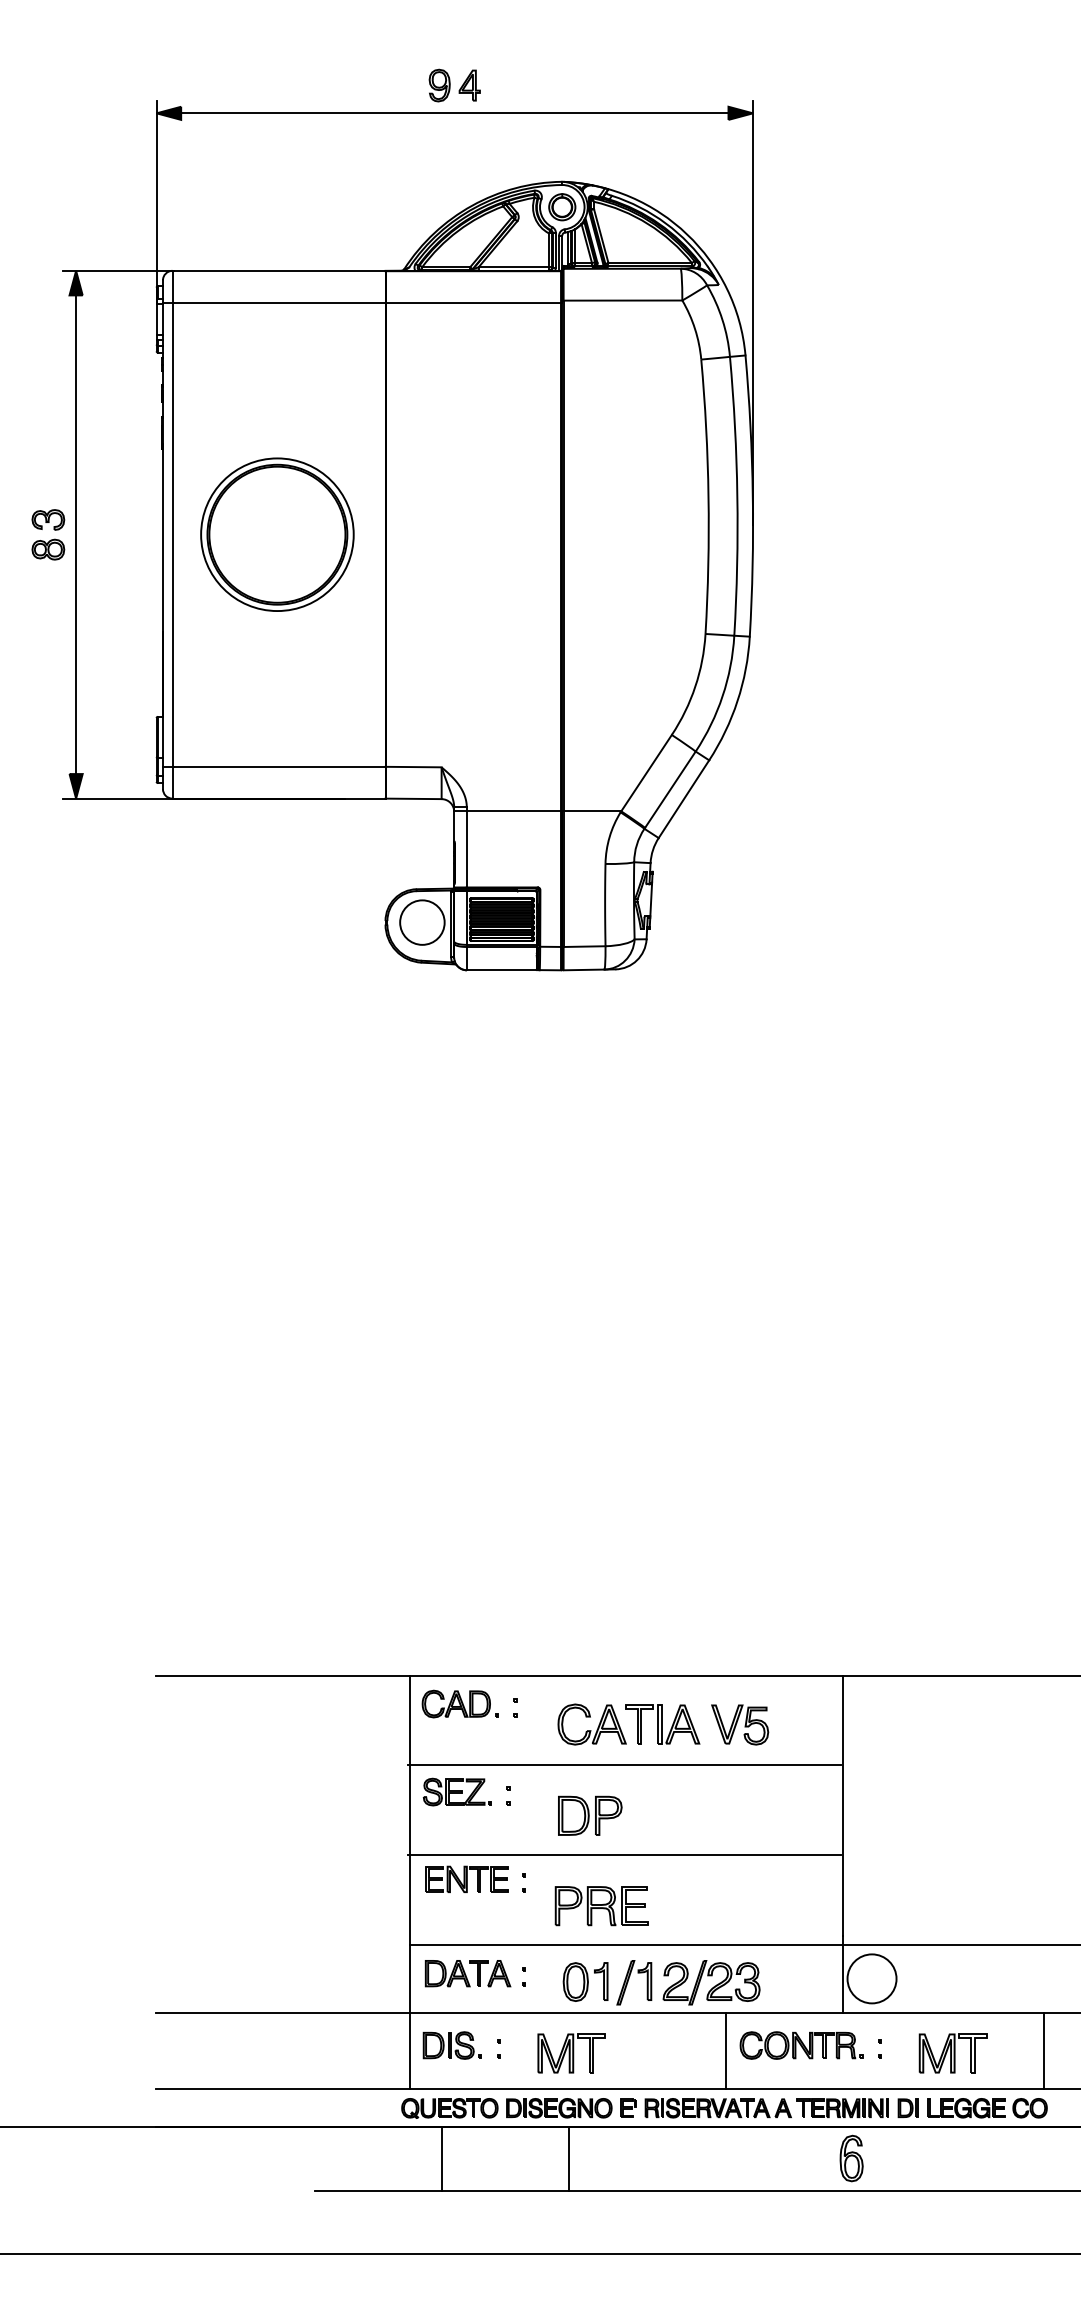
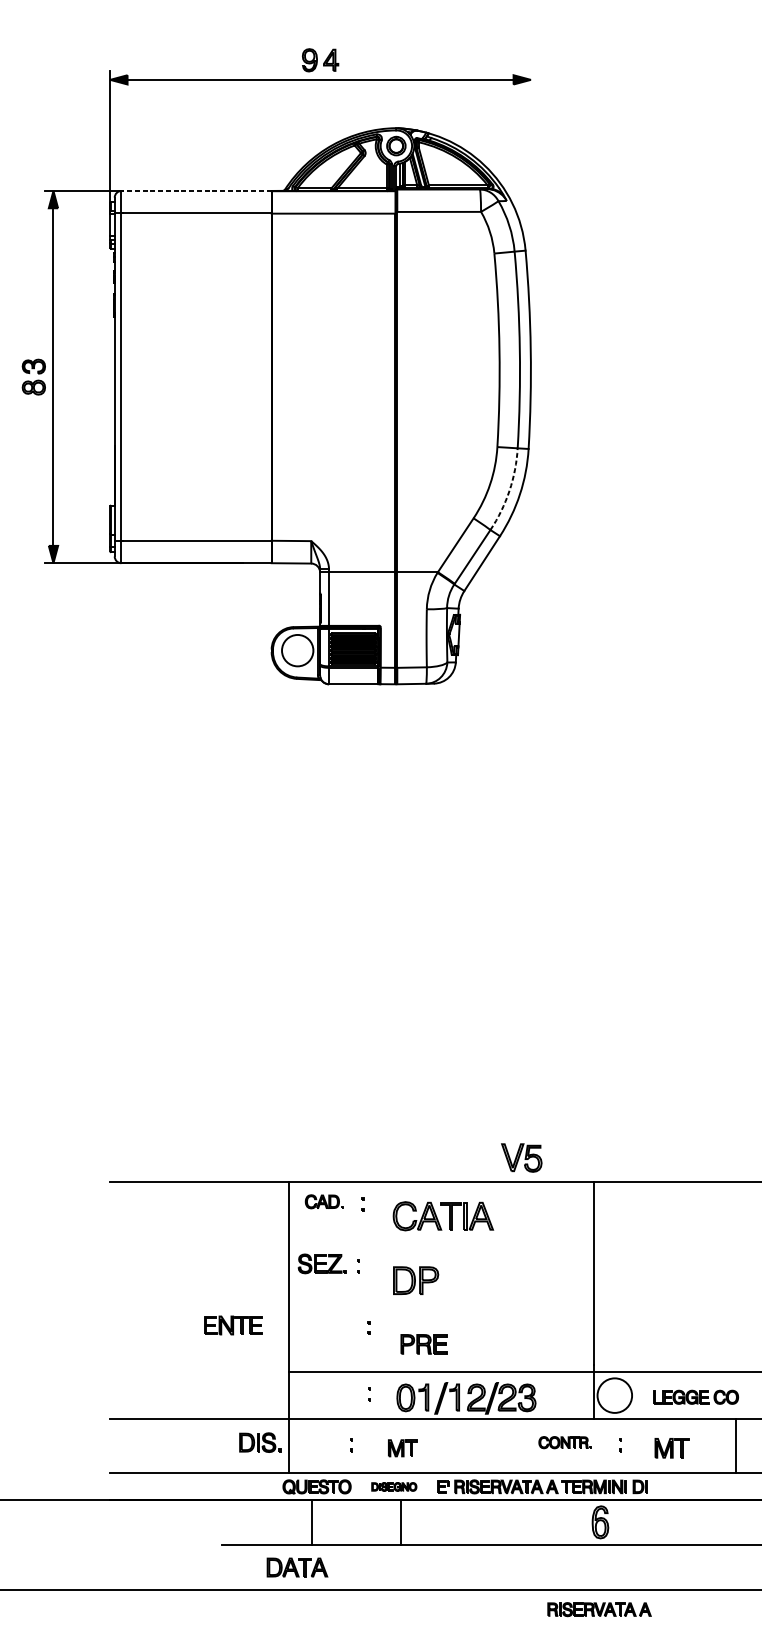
line: (279, 270) -> (196, 190), solid -> dashed
line: (753, 312) -> (531, 220), removed
part: (277, 534) -> (195, 376), removed
arc: (722, 696) -> (509, 491), solid -> dashed
part: (459, 1703) -> (323, 1201), size x0.7
part: (740, 1724) -> (522, 1157), moved
line: (624, 1765) -> (440, 1245), removed
line: (624, 1855) -> (440, 1308), removed
part: (466, 1878) -> (232, 1324), moved
part: (601, 1906) -> (424, 1344), size x0.7
part: (467, 1973) -> (297, 1567), moved
part: (451, 2045) -> (259, 1442), moved
part: (801, 2045) -> (565, 1442), size x0.6
line: (726, 2050) -> (512, 1446), removed
part: (571, 2053) -> (402, 1448), size x0.6
part: (952, 2053) -> (671, 1448), size x0.7
part: (559, 2108) -> (394, 1487), size x0.6
part: (987, 2108) -> (696, 1397), moved
part: (849, 2282) -> (598, 1609), added

